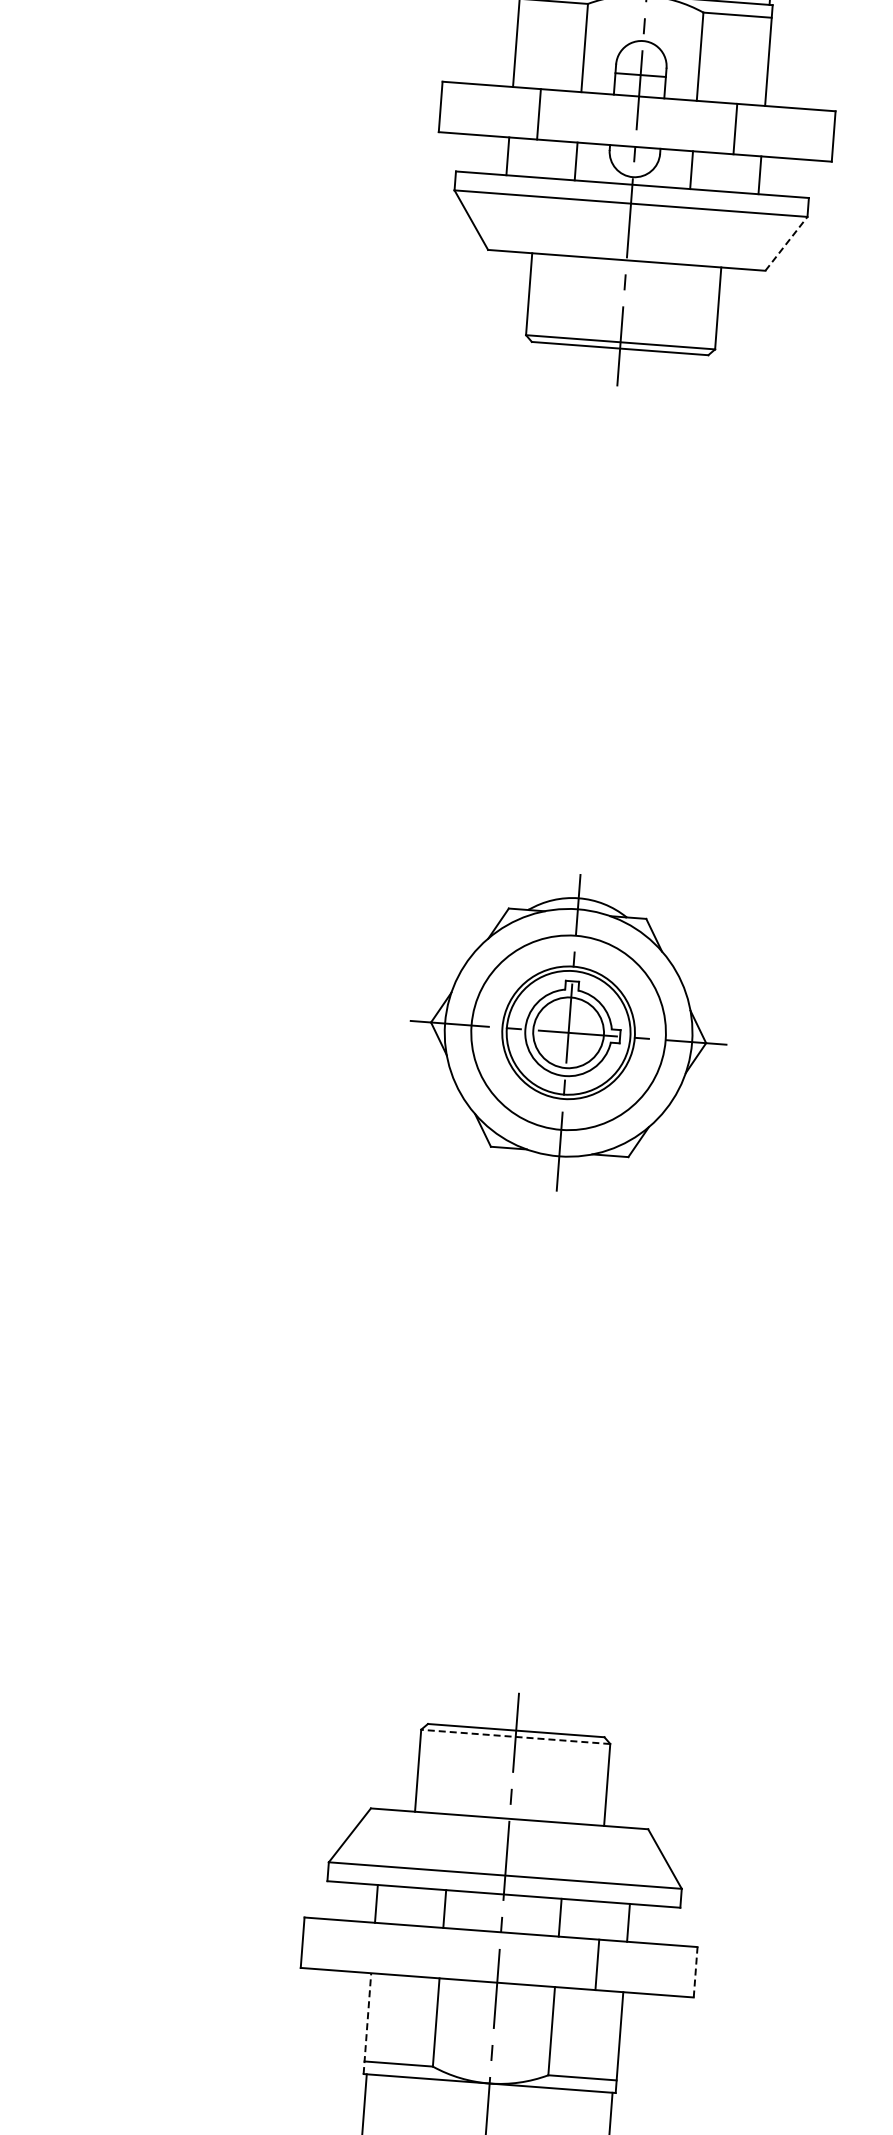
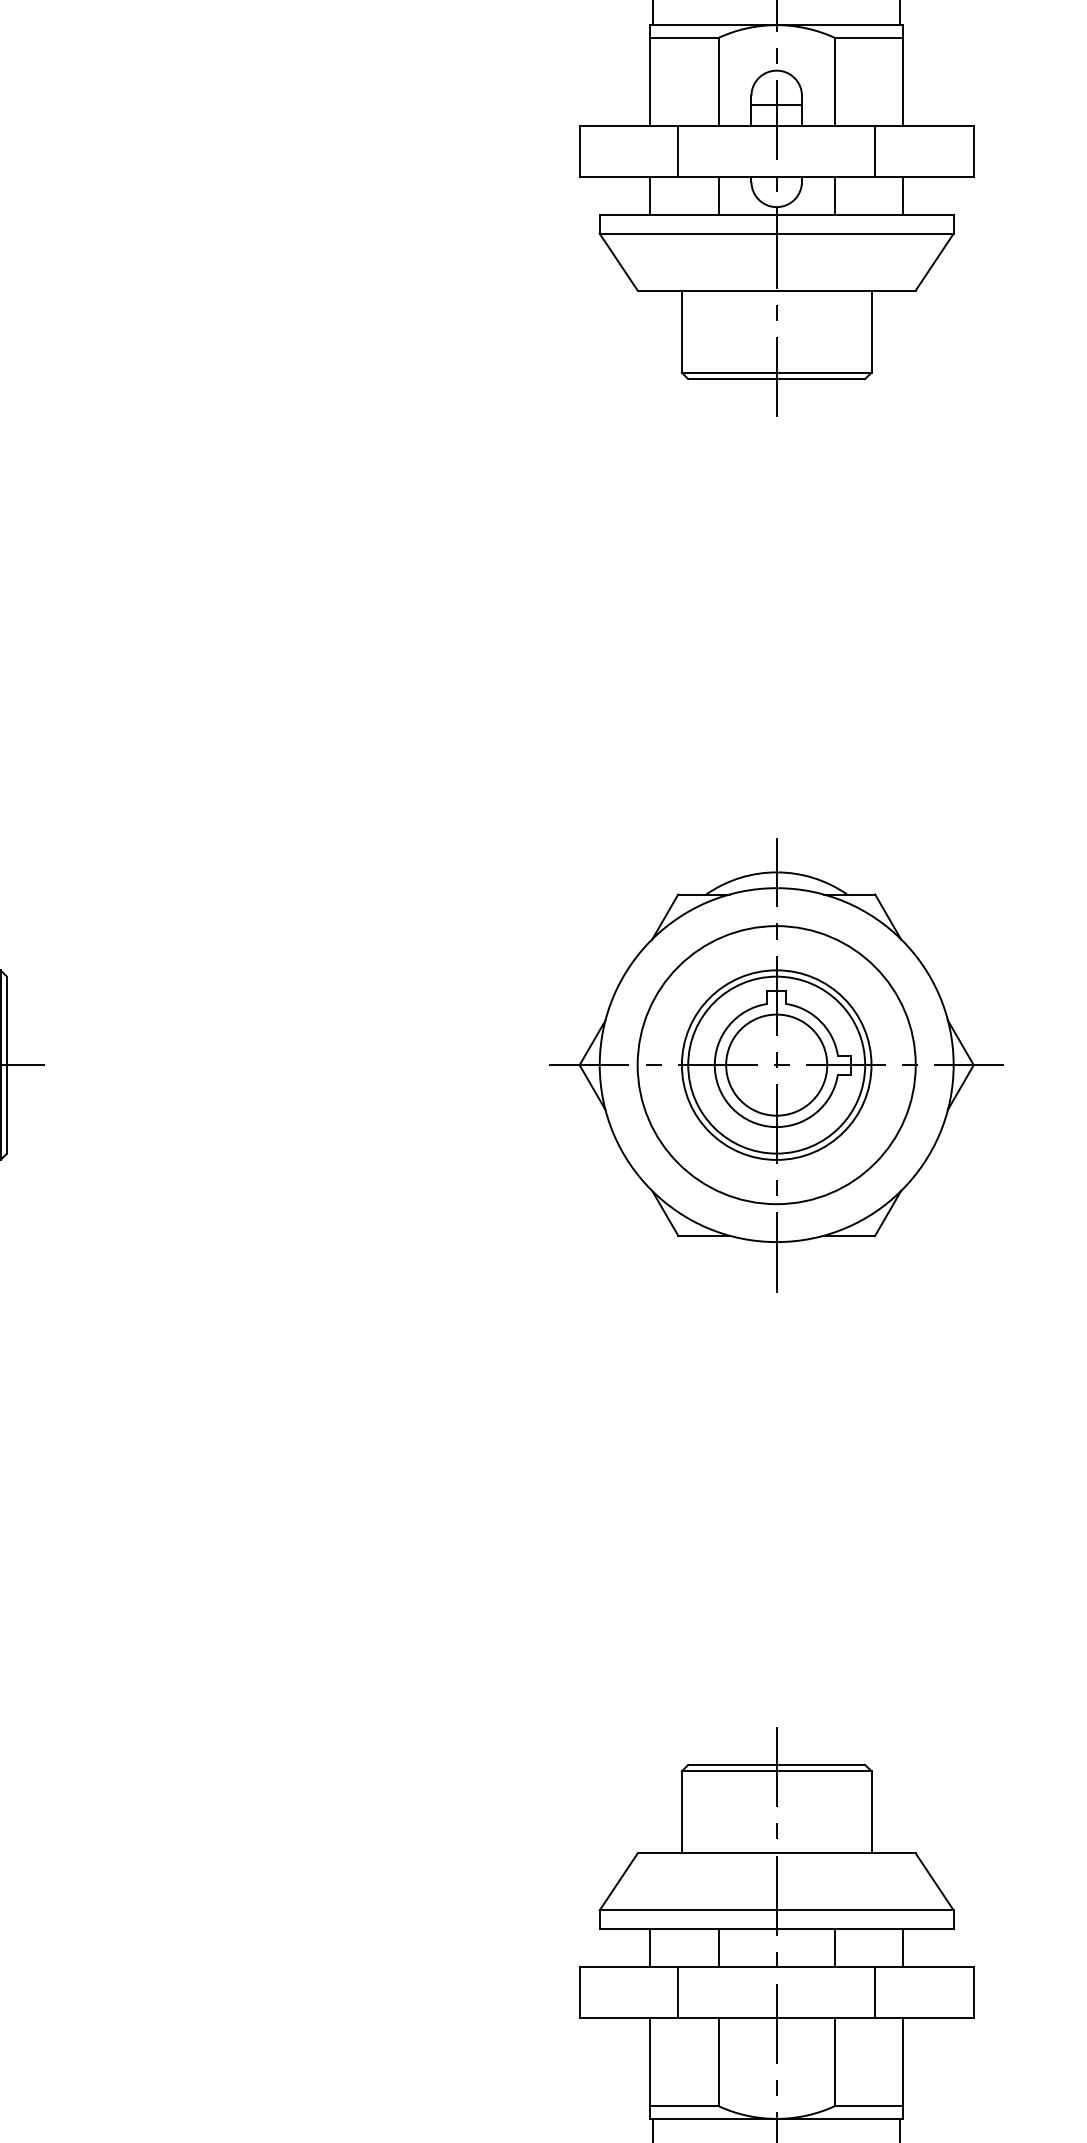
line: (786, 243) -> (934, 261), dashed -> solid
part: (568, 1033) -> (776, 1065), size x1.43
line: (515, 1737) -> (776, 1771), dashed -> solid
line: (401, 1950) -> (678, 1992), added
line: (695, 1972) -> (973, 1992), dashed -> solid
line: (367, 2023) -> (650, 2068), dashed -> solid

